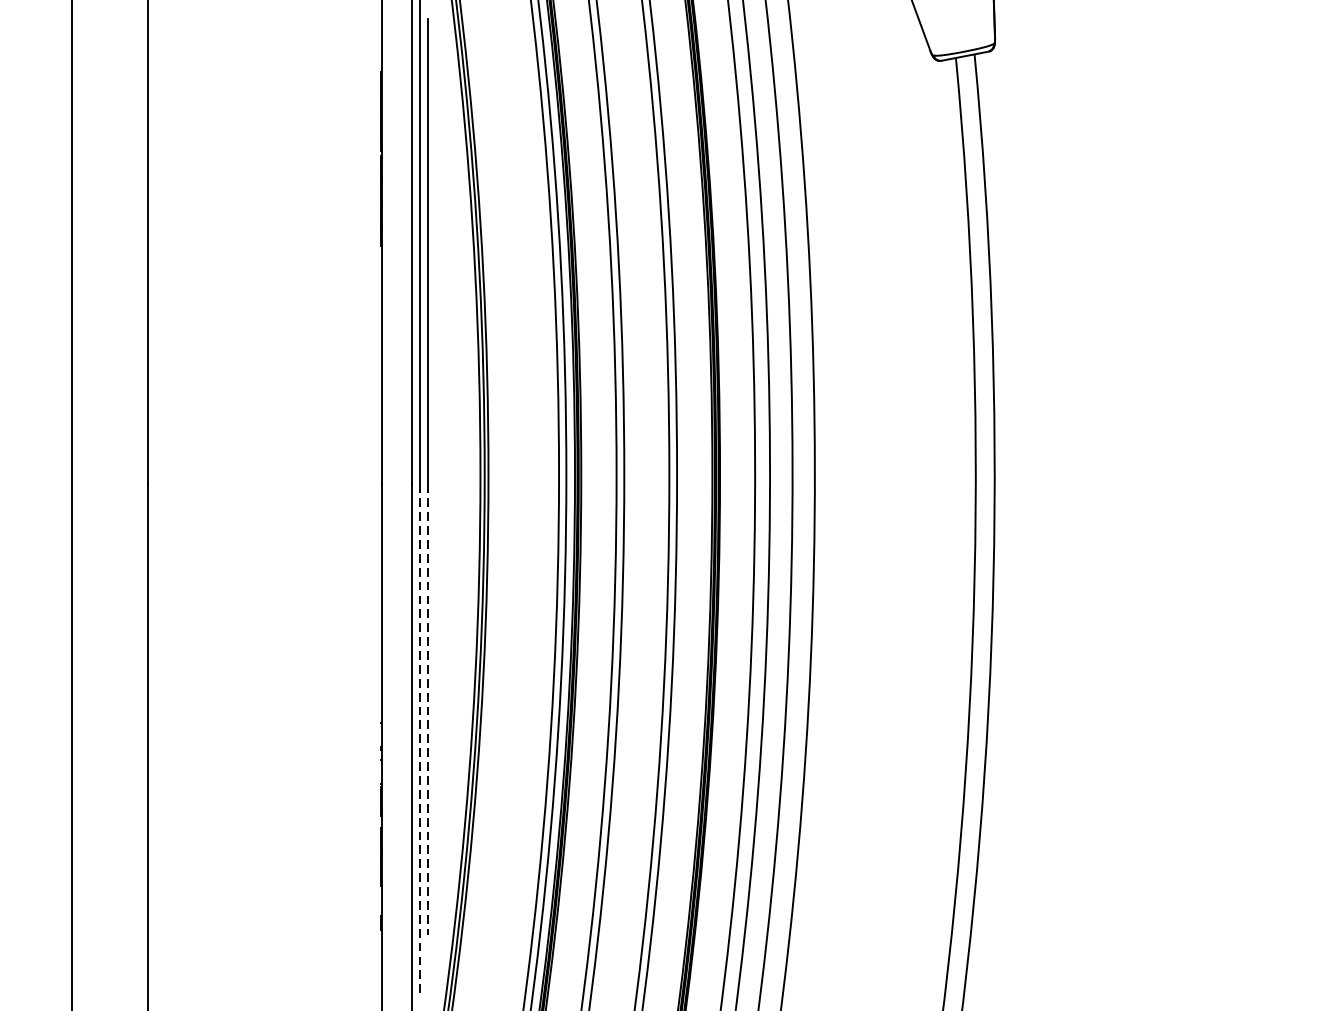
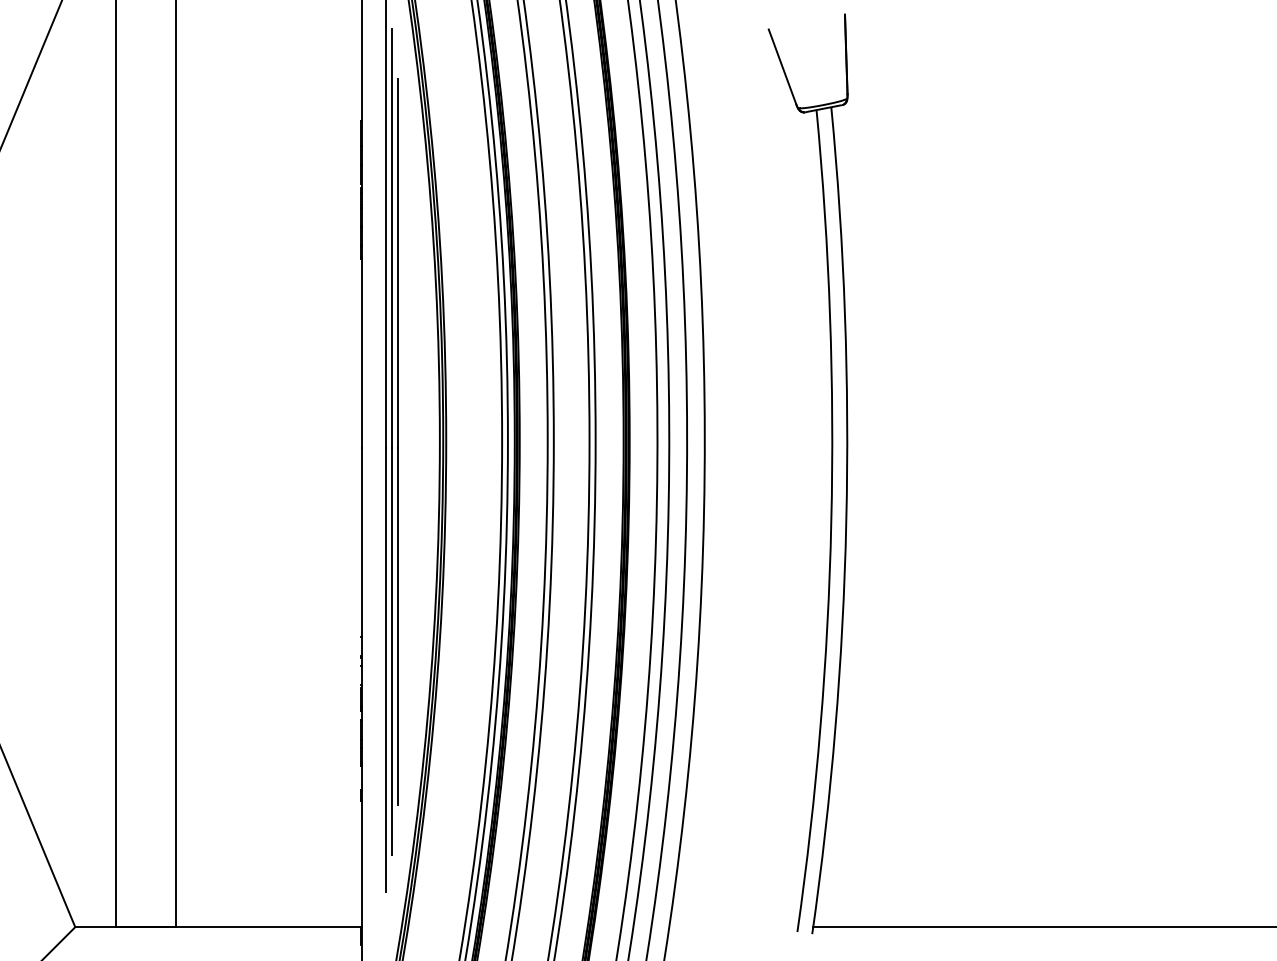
line: (426, 709) -> (397, 626), dashed -> solid
line: (419, 741) -> (391, 651), dashed -> solid

